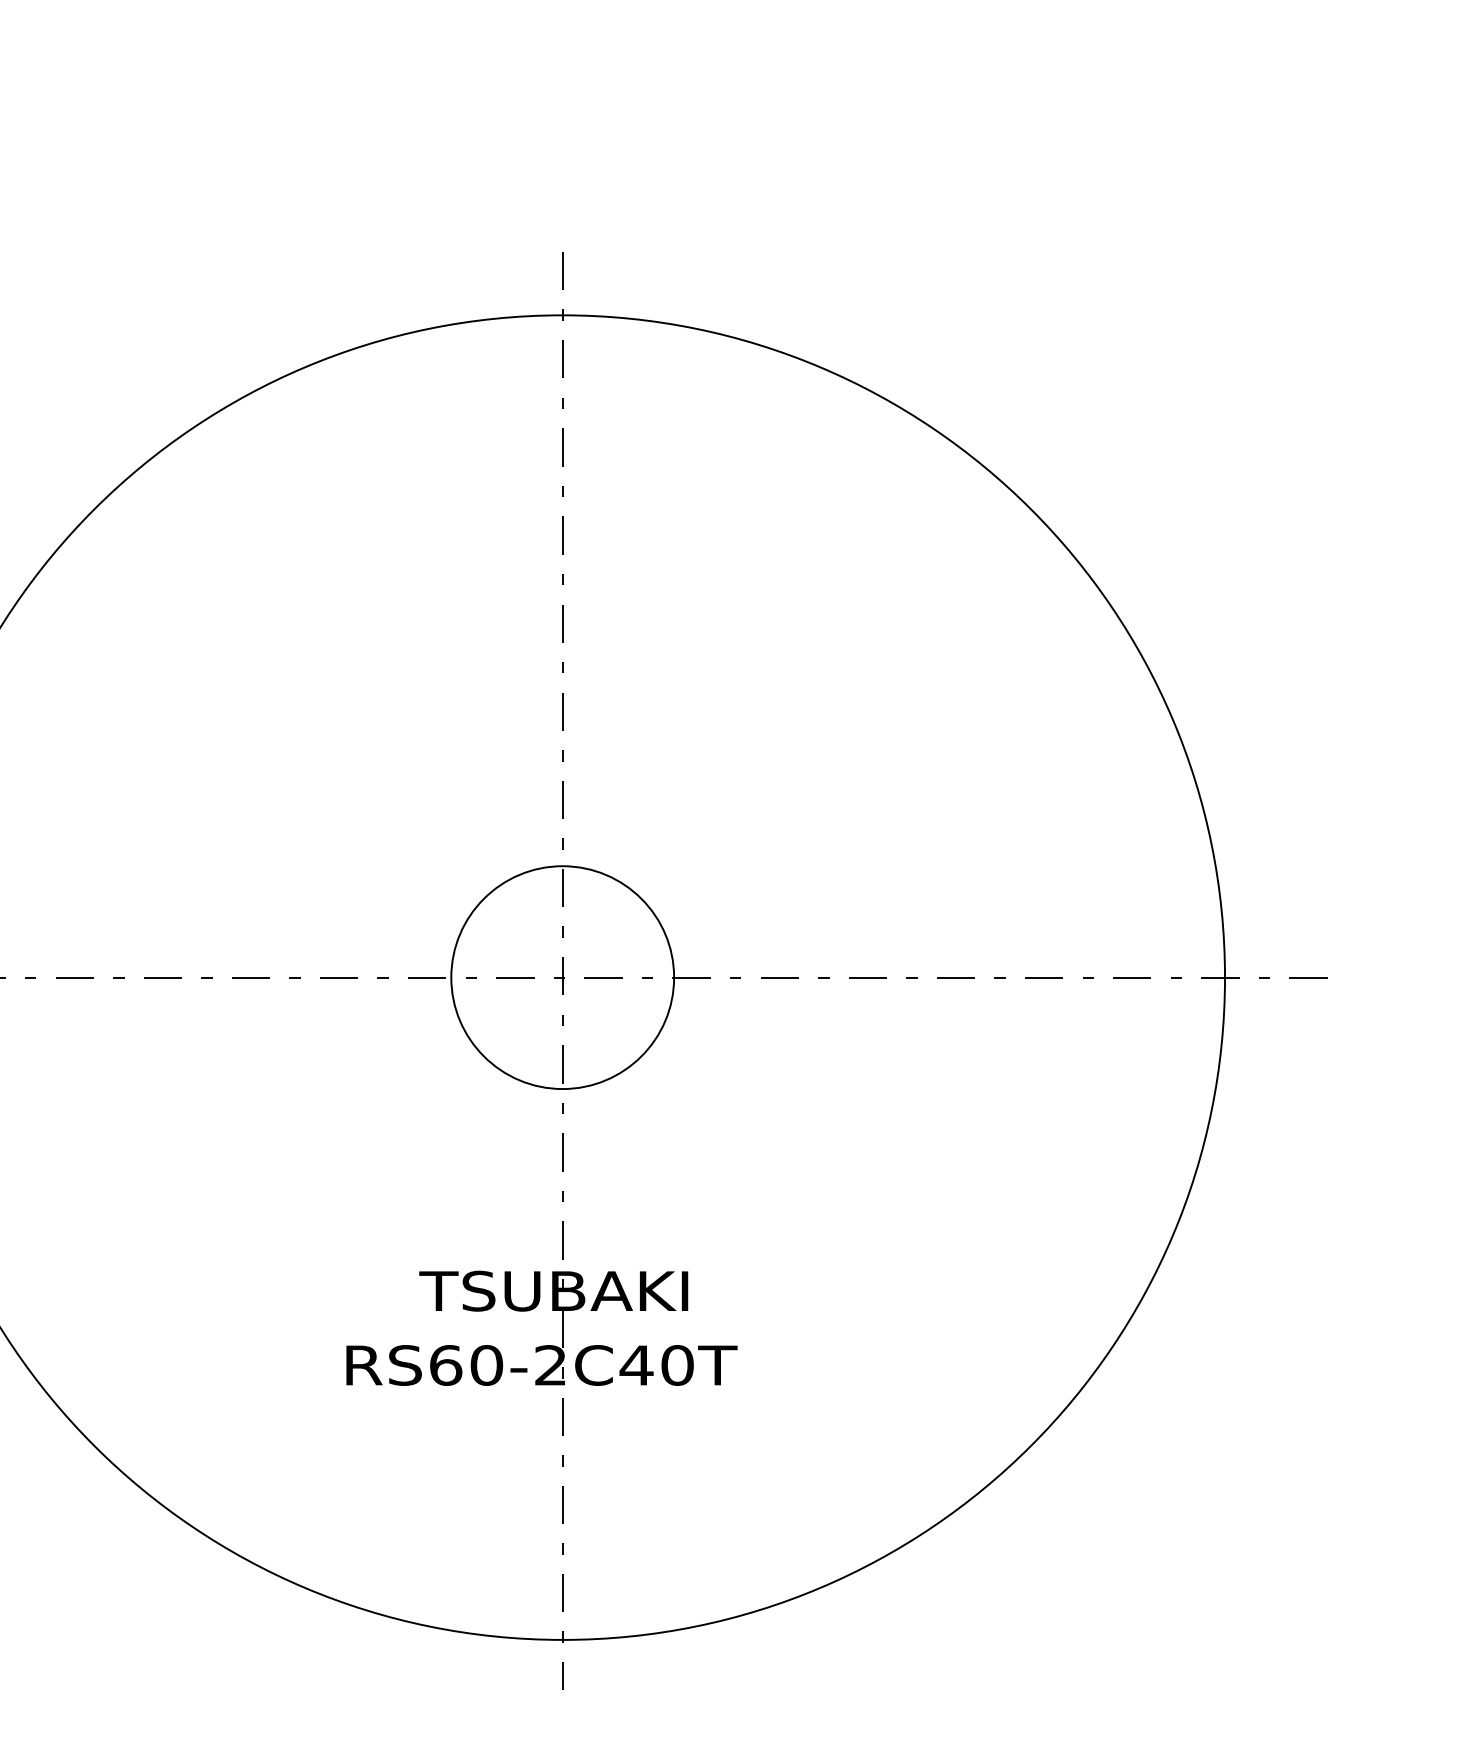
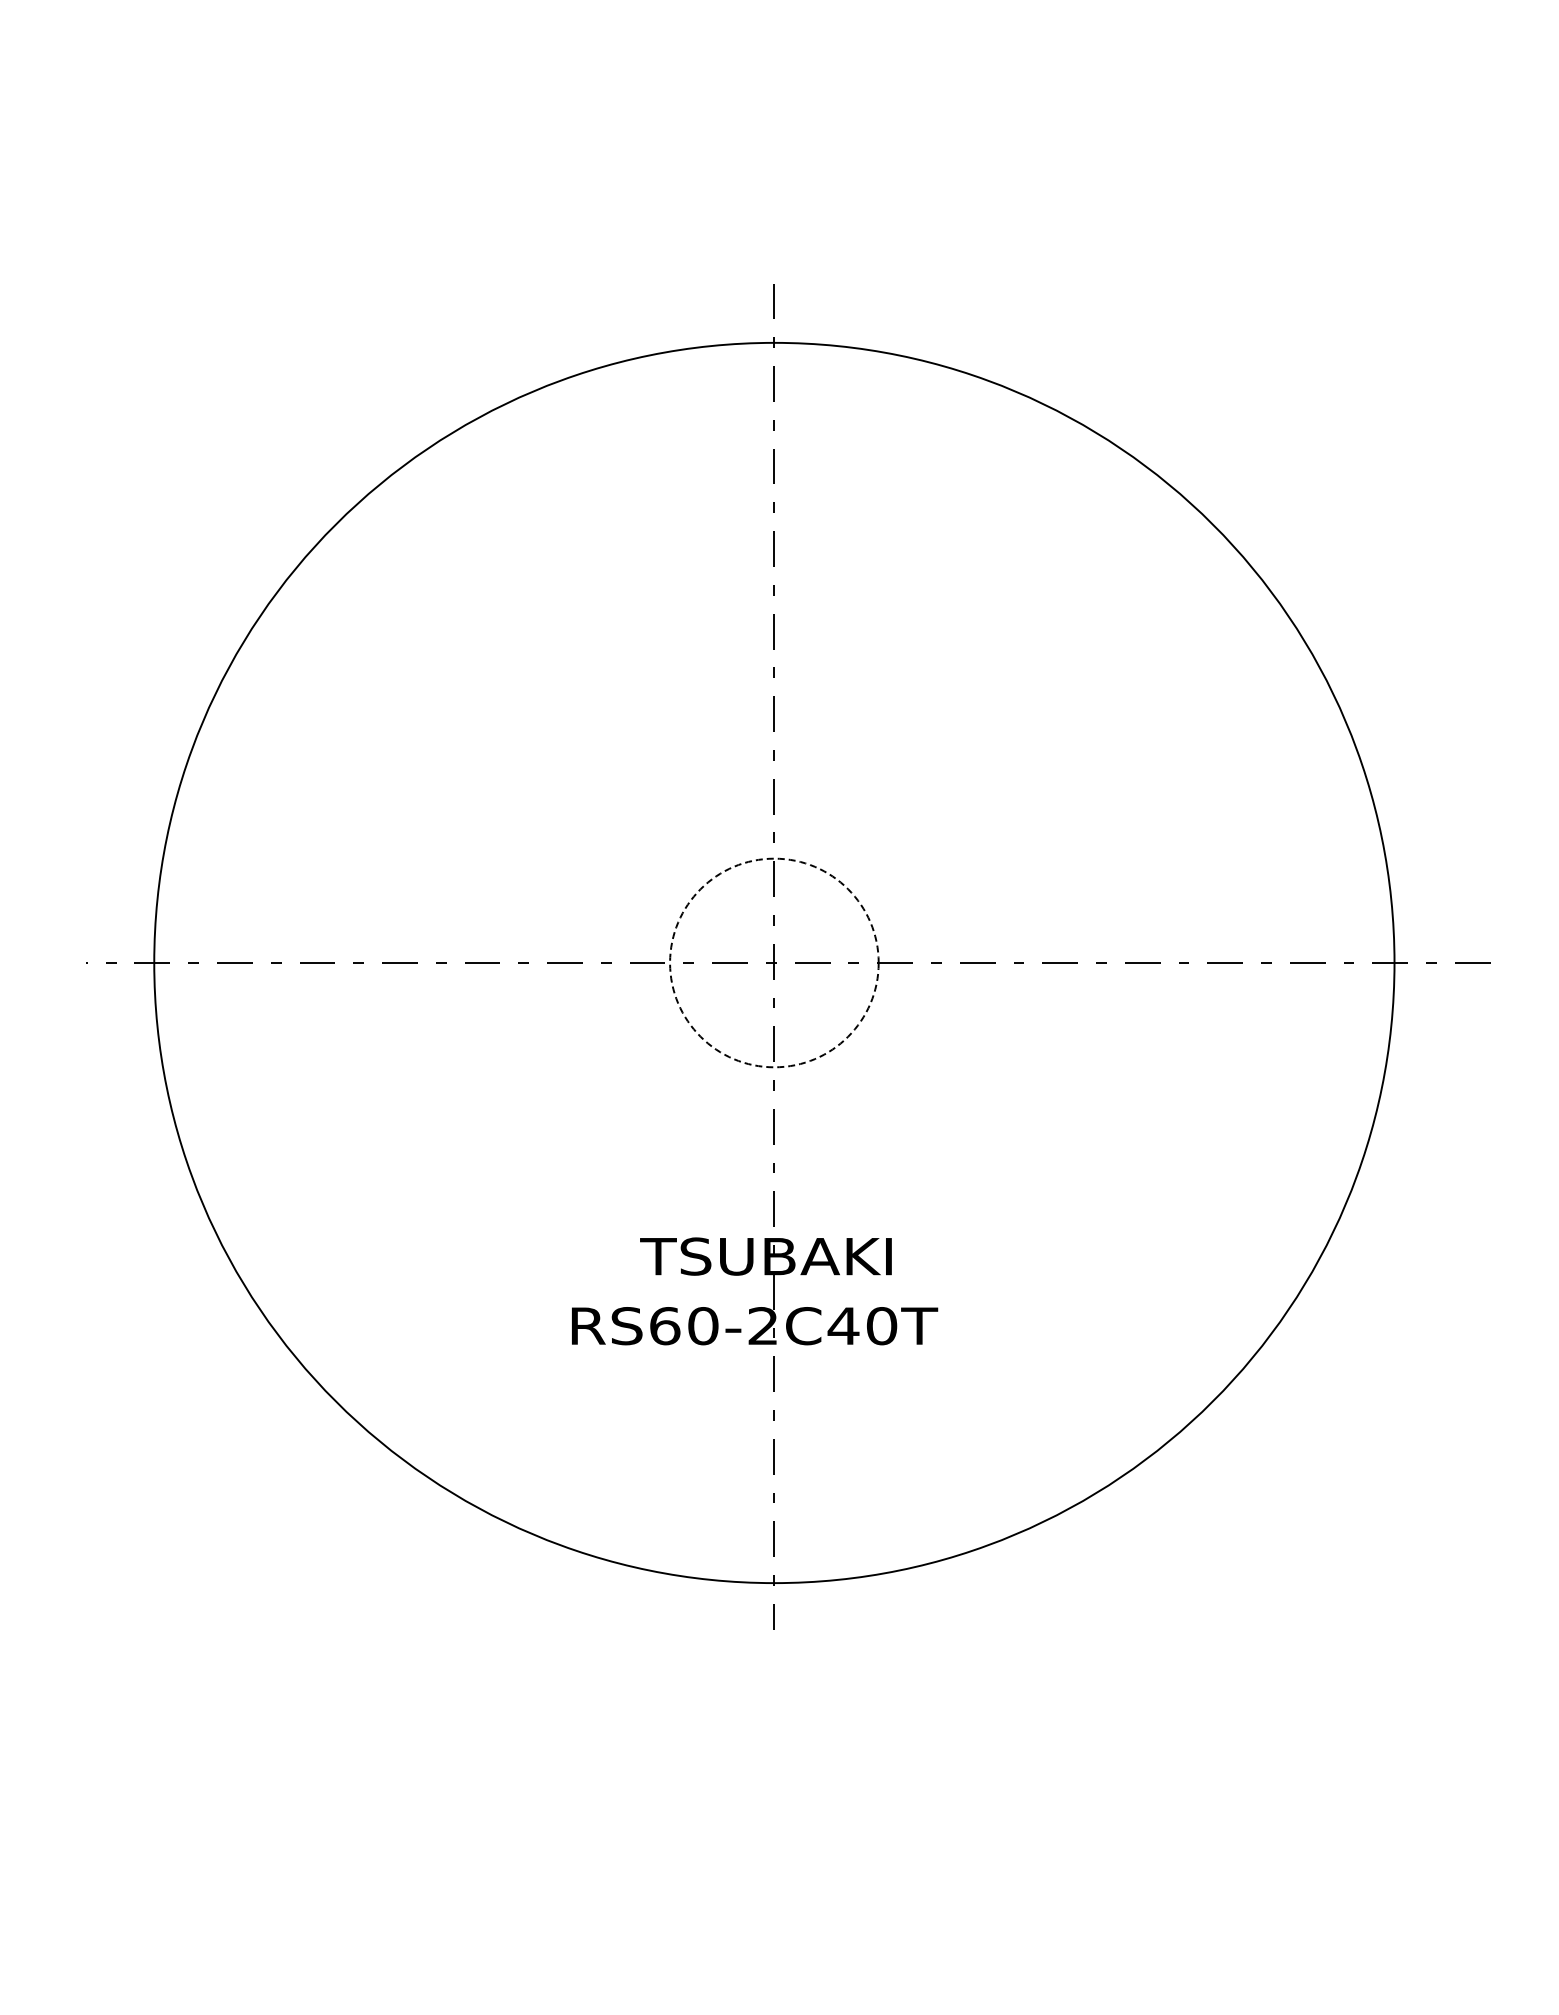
circle: (562, 977) -> (774, 962), solid -> dashed

